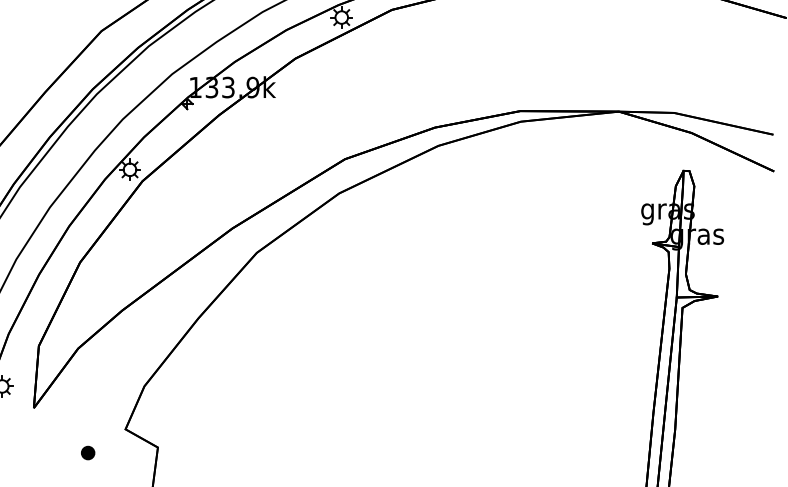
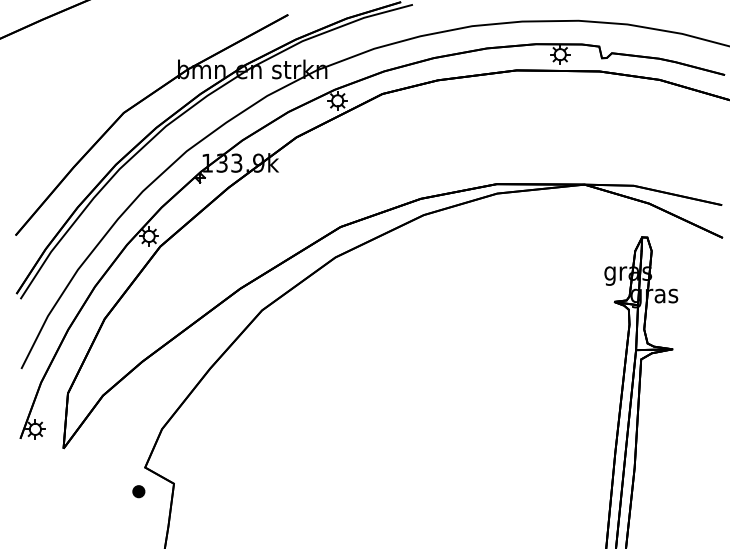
part: (87, 452) -> (138, 491), moved

